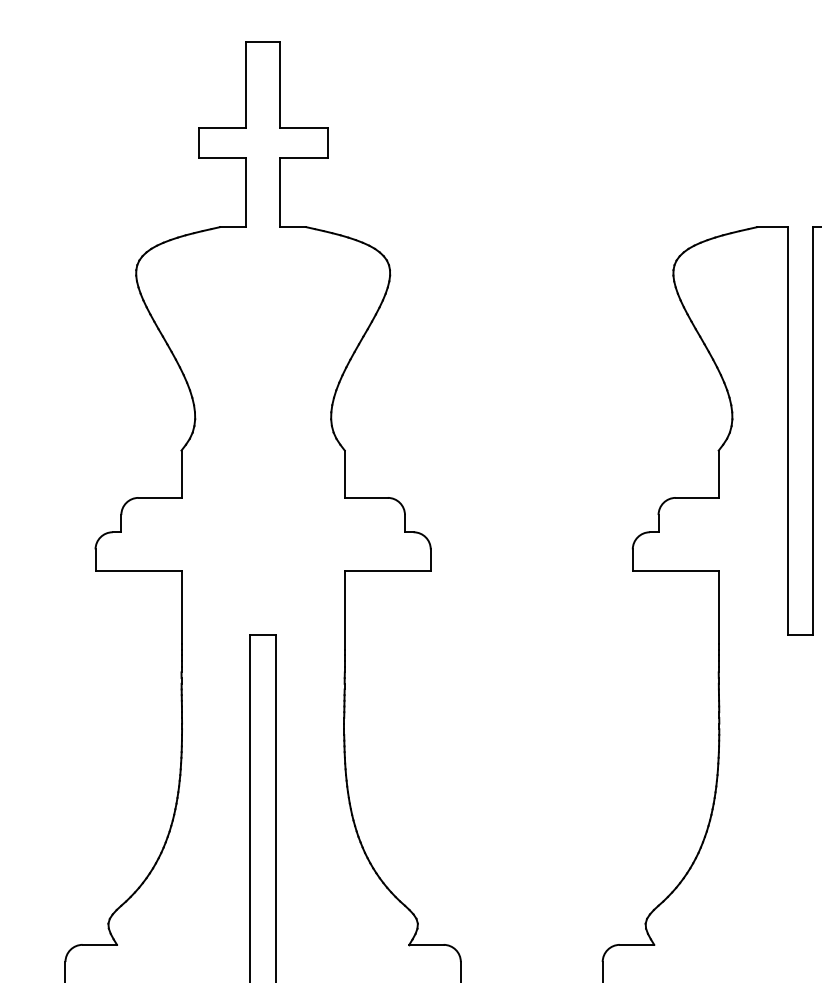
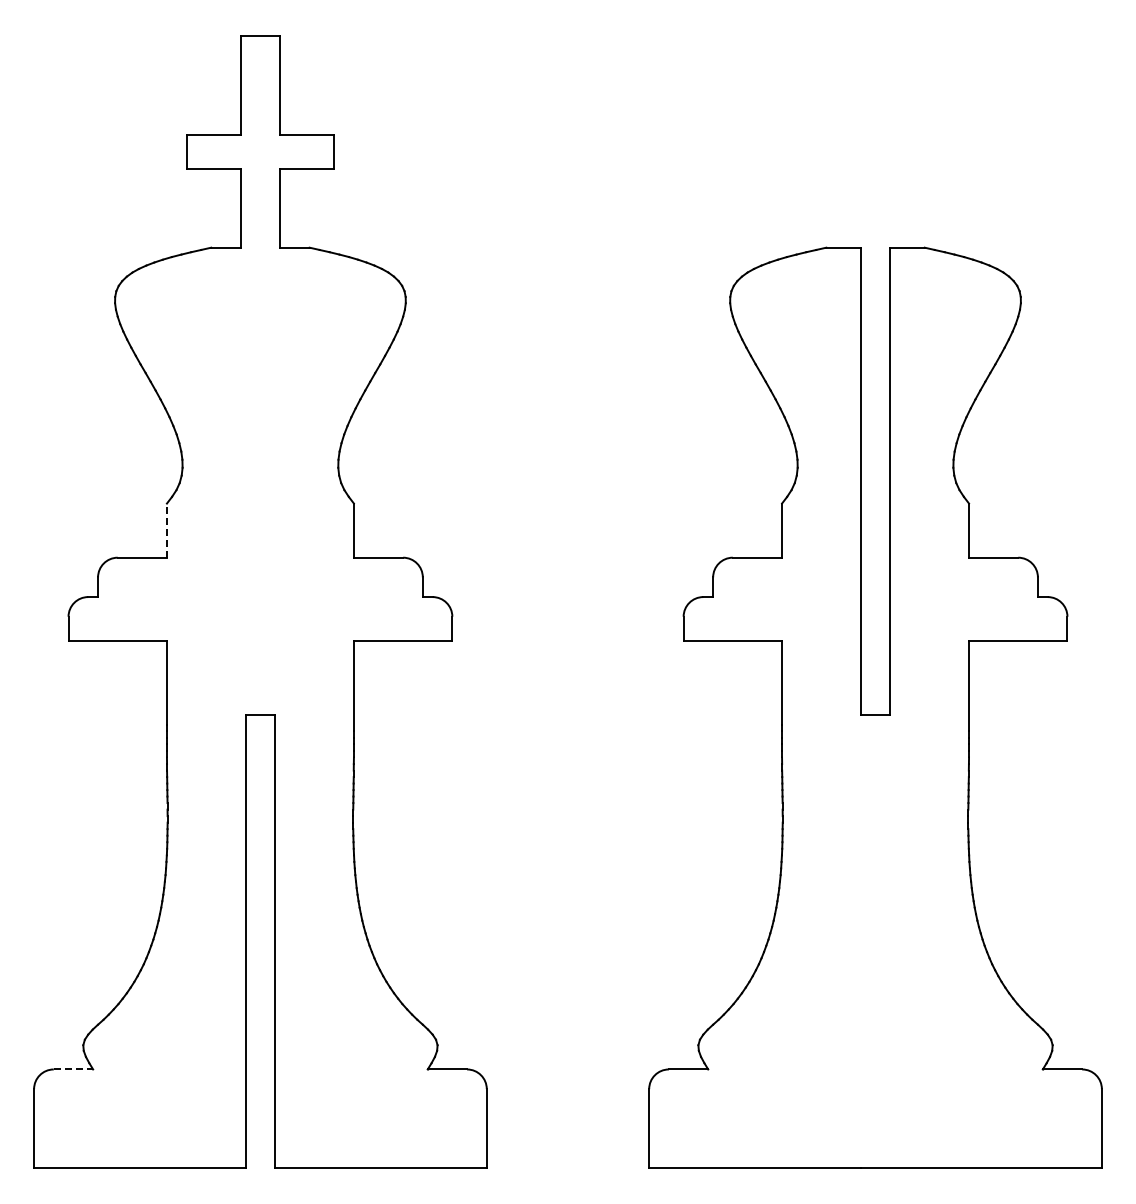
line: (181, 474) -> (166, 530), solid -> dashed
line: (99, 944) -> (73, 1069), solid -> dashed

